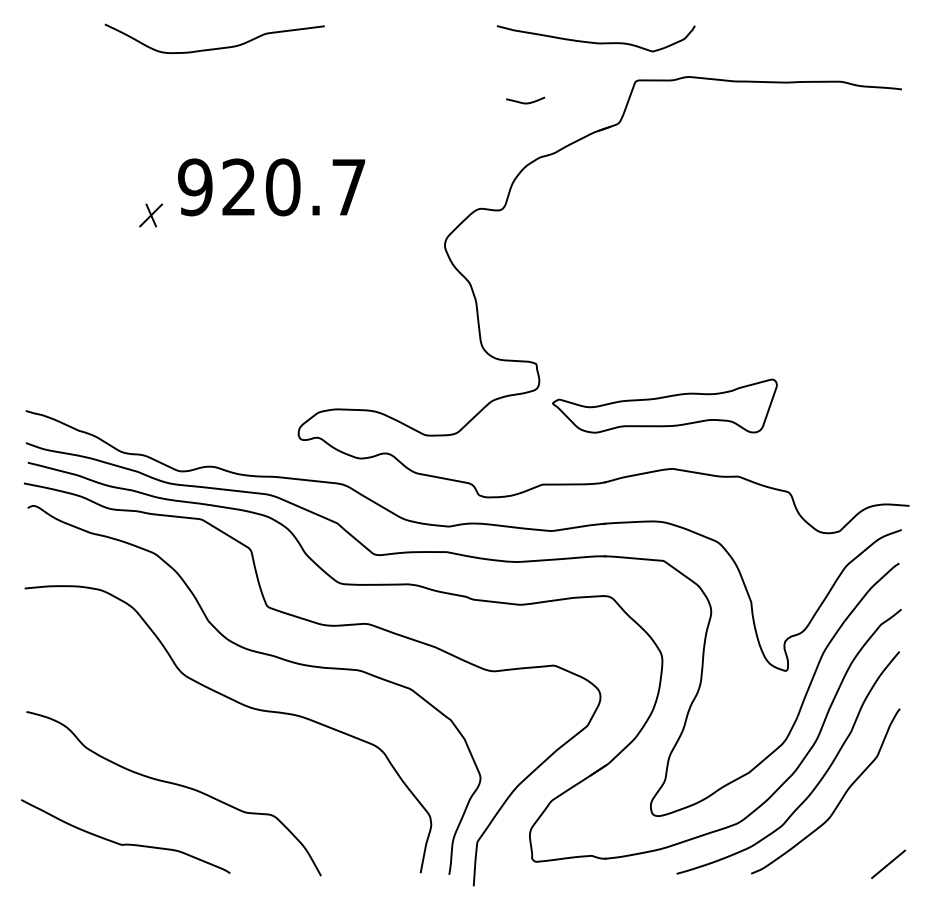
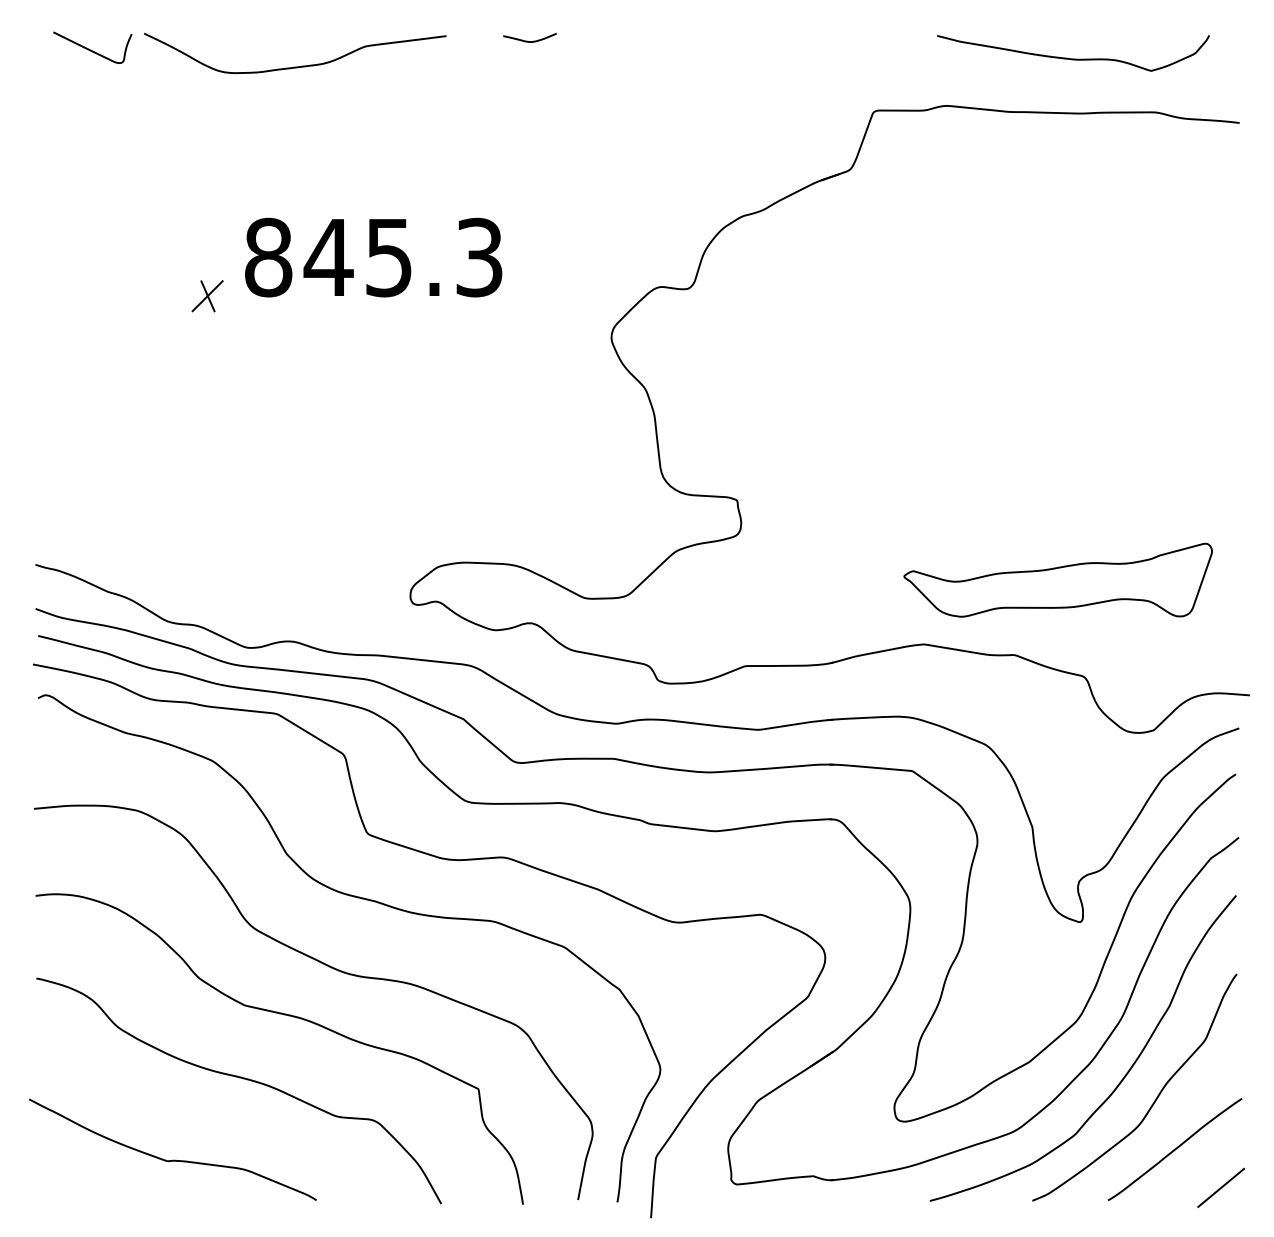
curve: (67, 36) -> (92, 50), added
curve: (595, 42) -> (1072, 58), moved
curve: (525, 102) -> (529, 40), moved
text: (271, 187) -> (373, 257), 920.7 -> 845.3
part: (664, 405) -> (1057, 579), moved
curve: (207, 739) -> (285, 1016), added
curve: (854, 835) -> (1174, 1148), added

